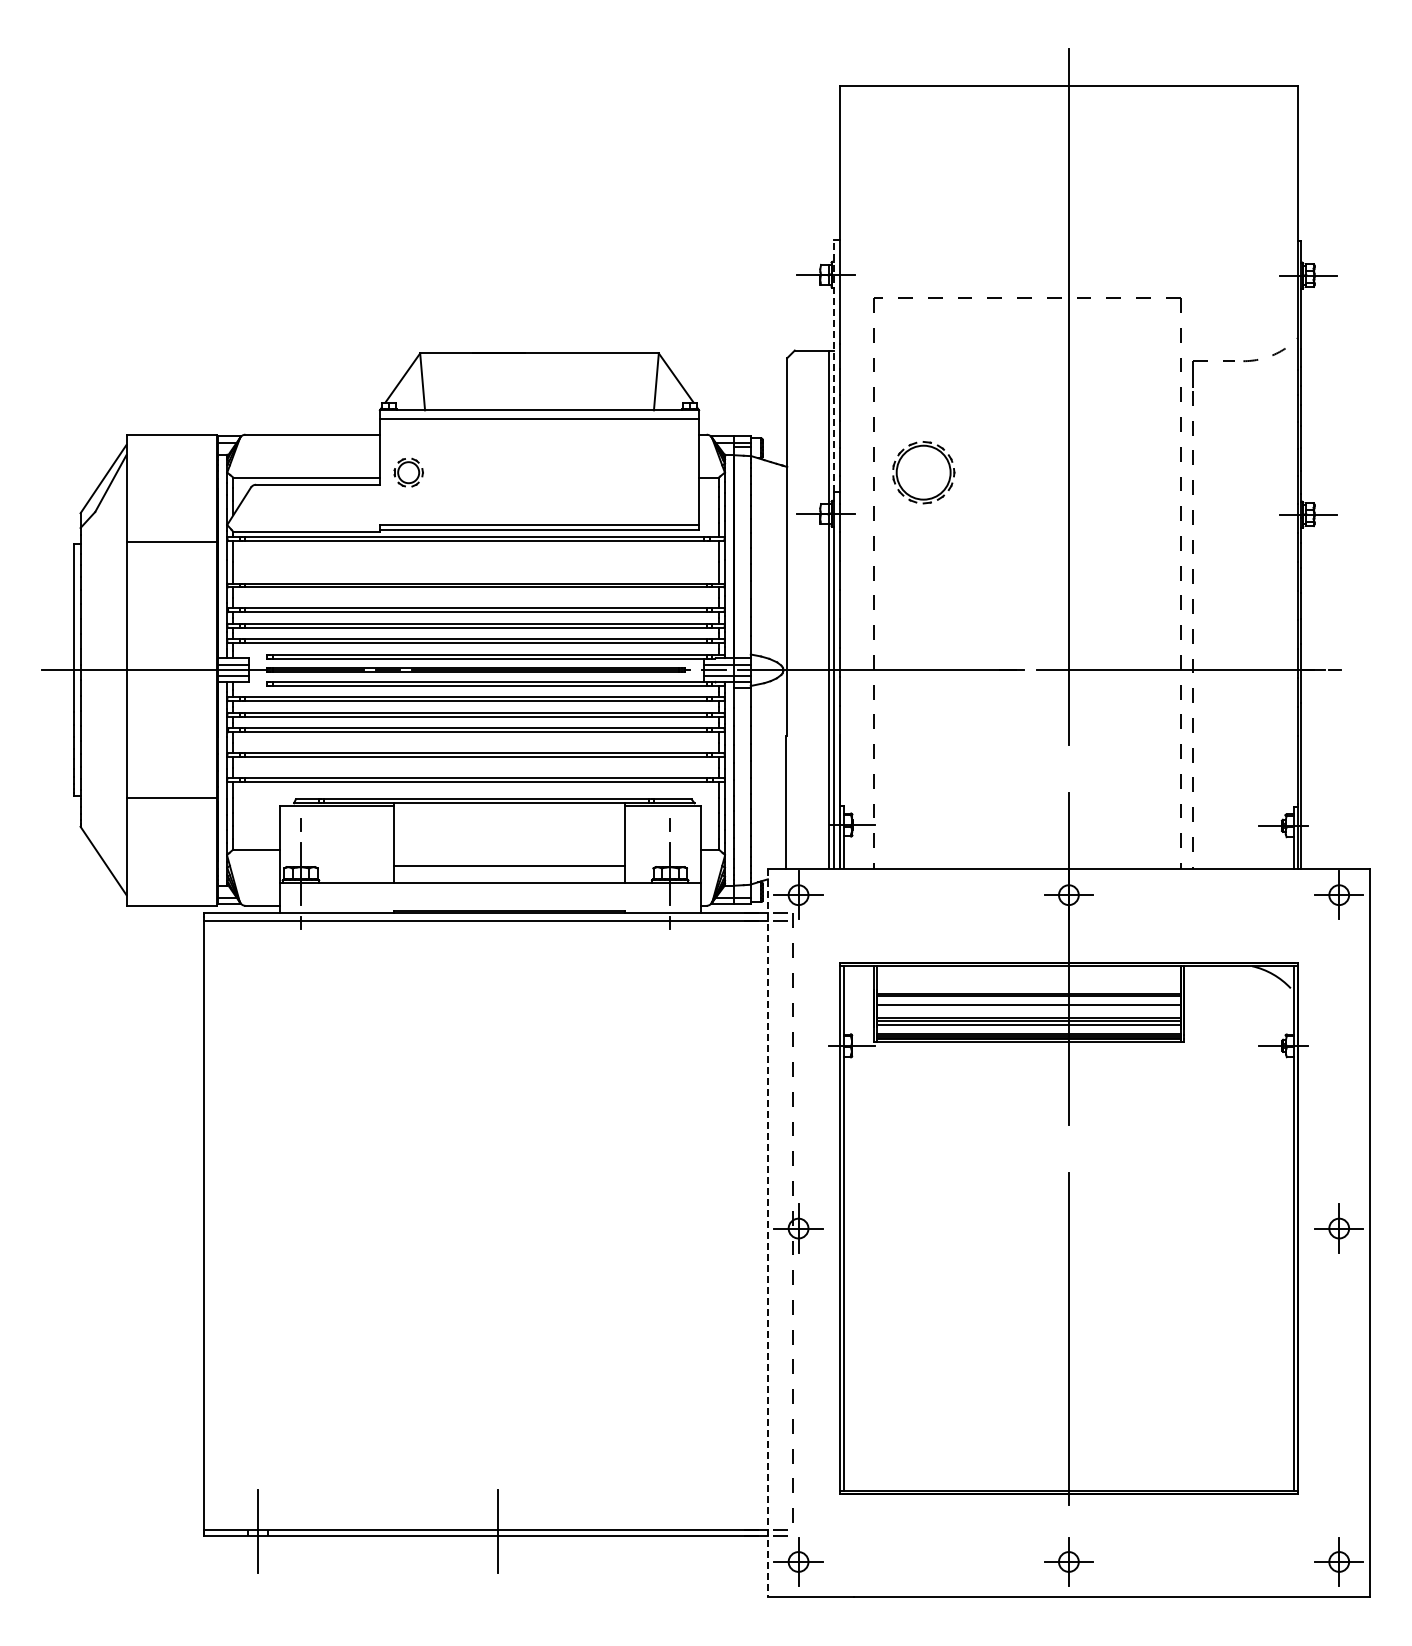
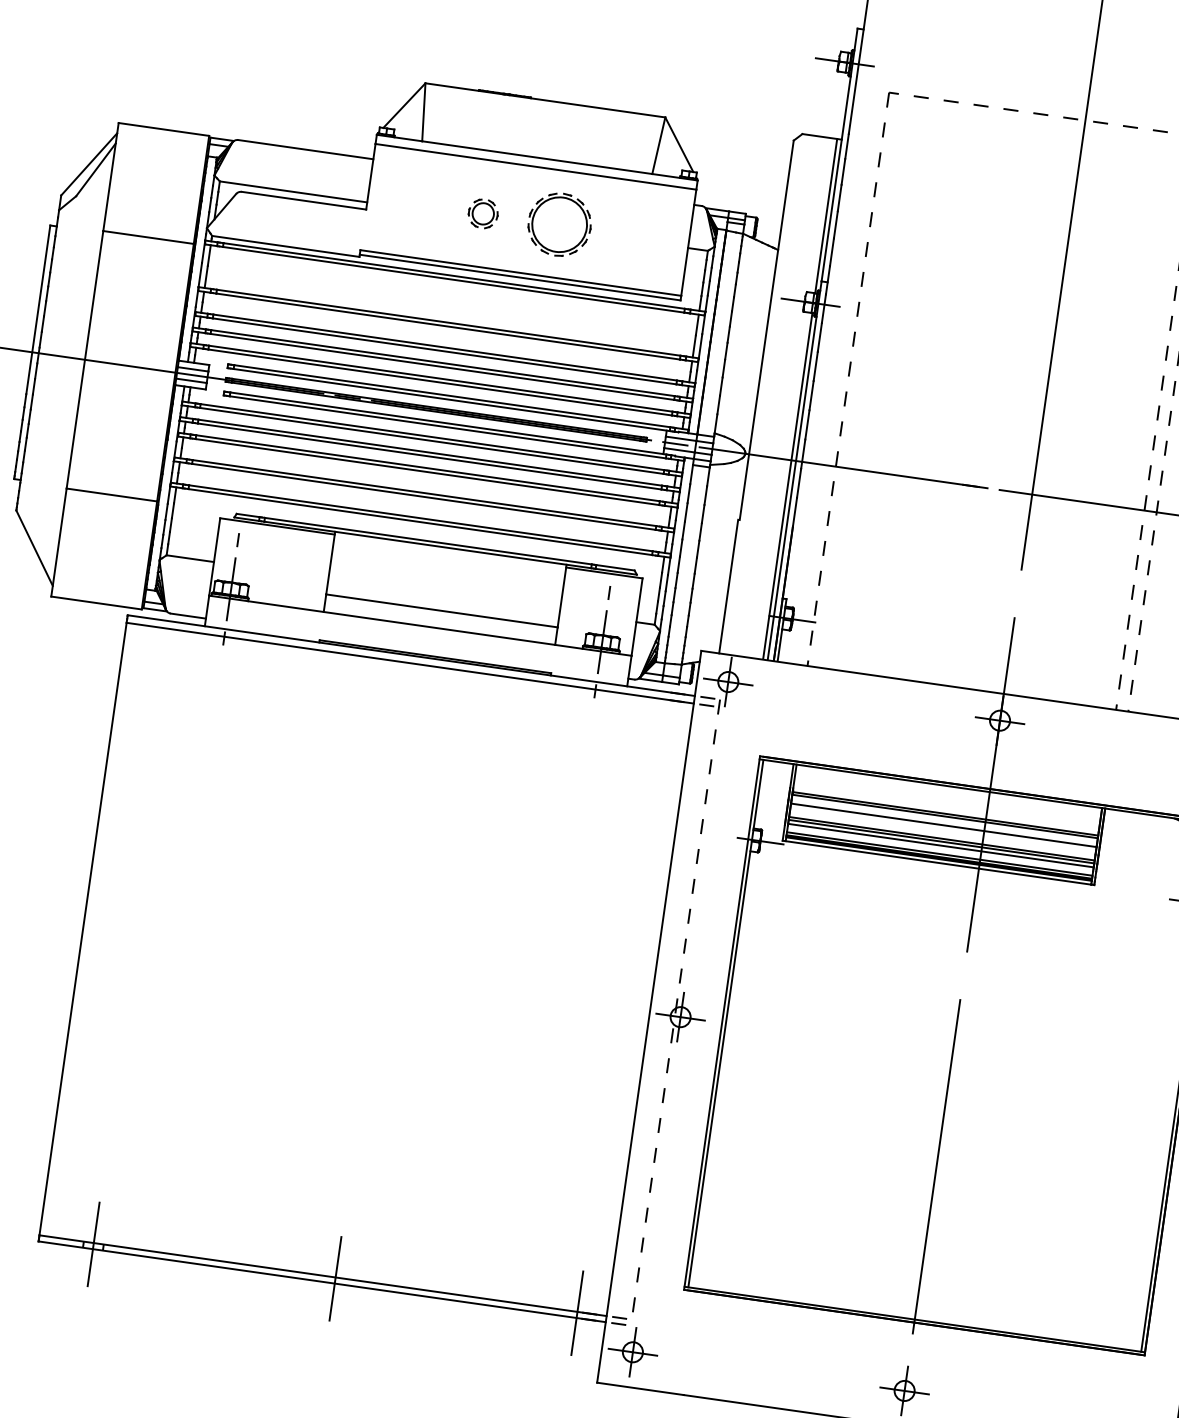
line: (833, 365) -> (839, 154), dashed -> solid
part: (408, 472) -> (483, 213), moved
part: (923, 472) -> (559, 224), moved
line: (767, 1233) -> (648, 1017), dashed -> solid
line: (738, 1531) -> (576, 1313), added

